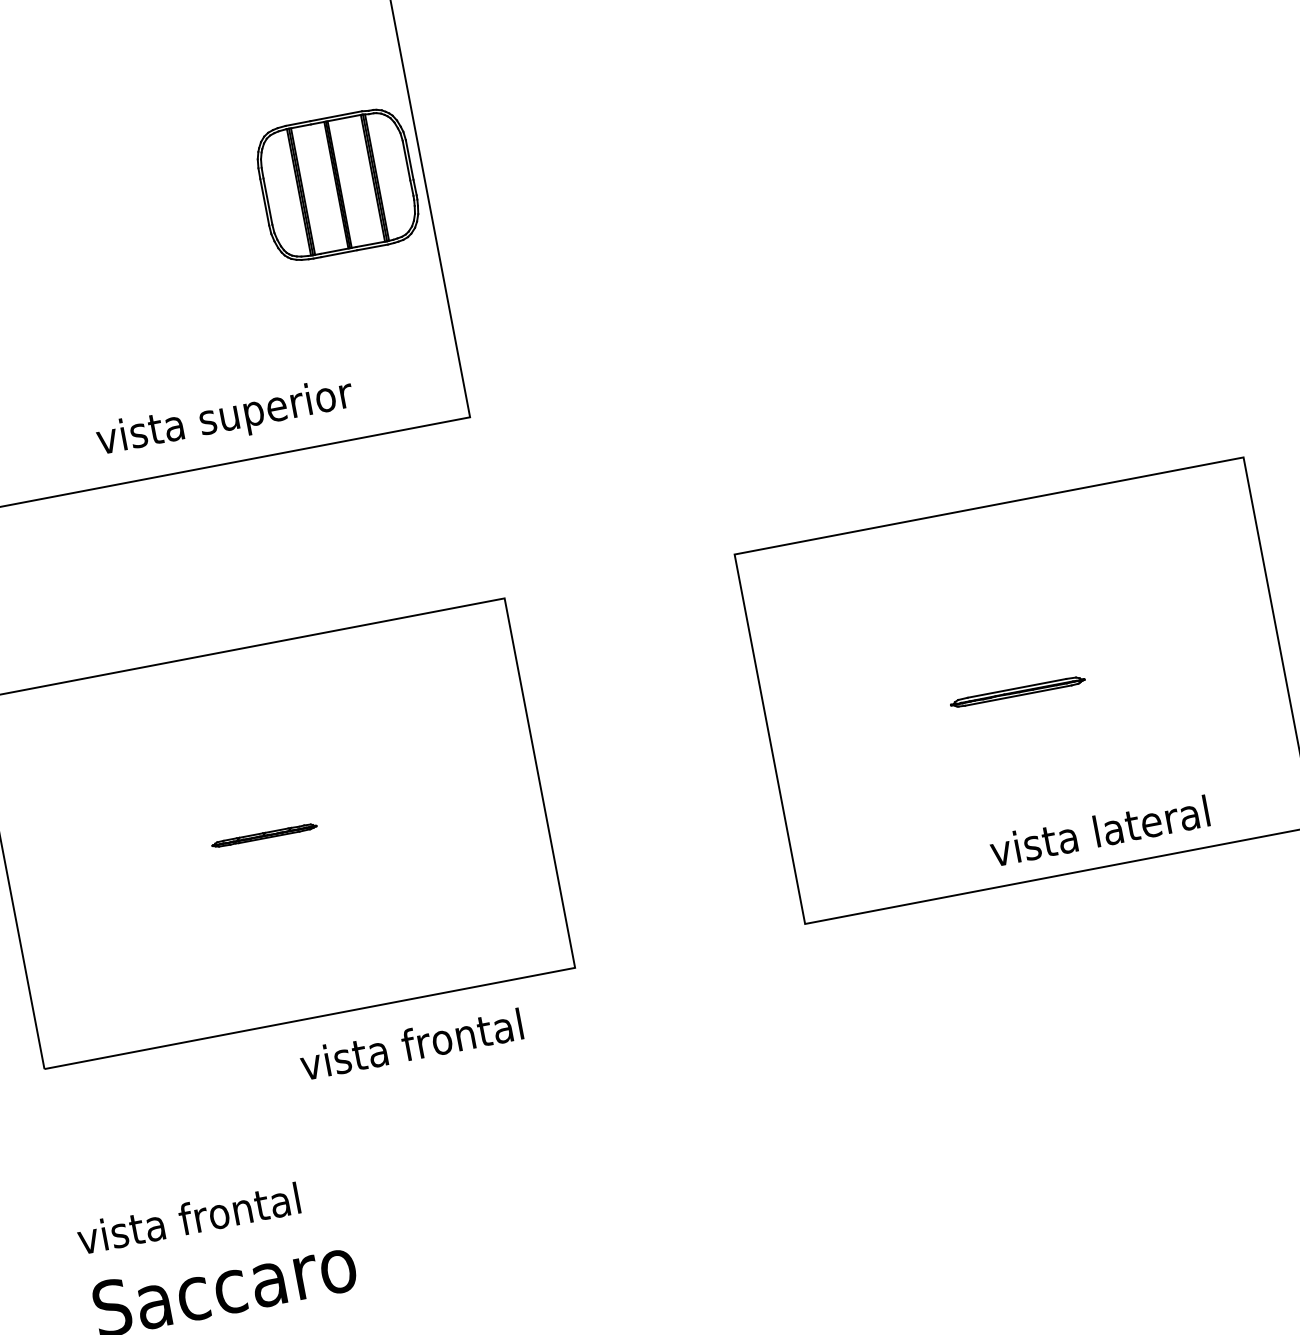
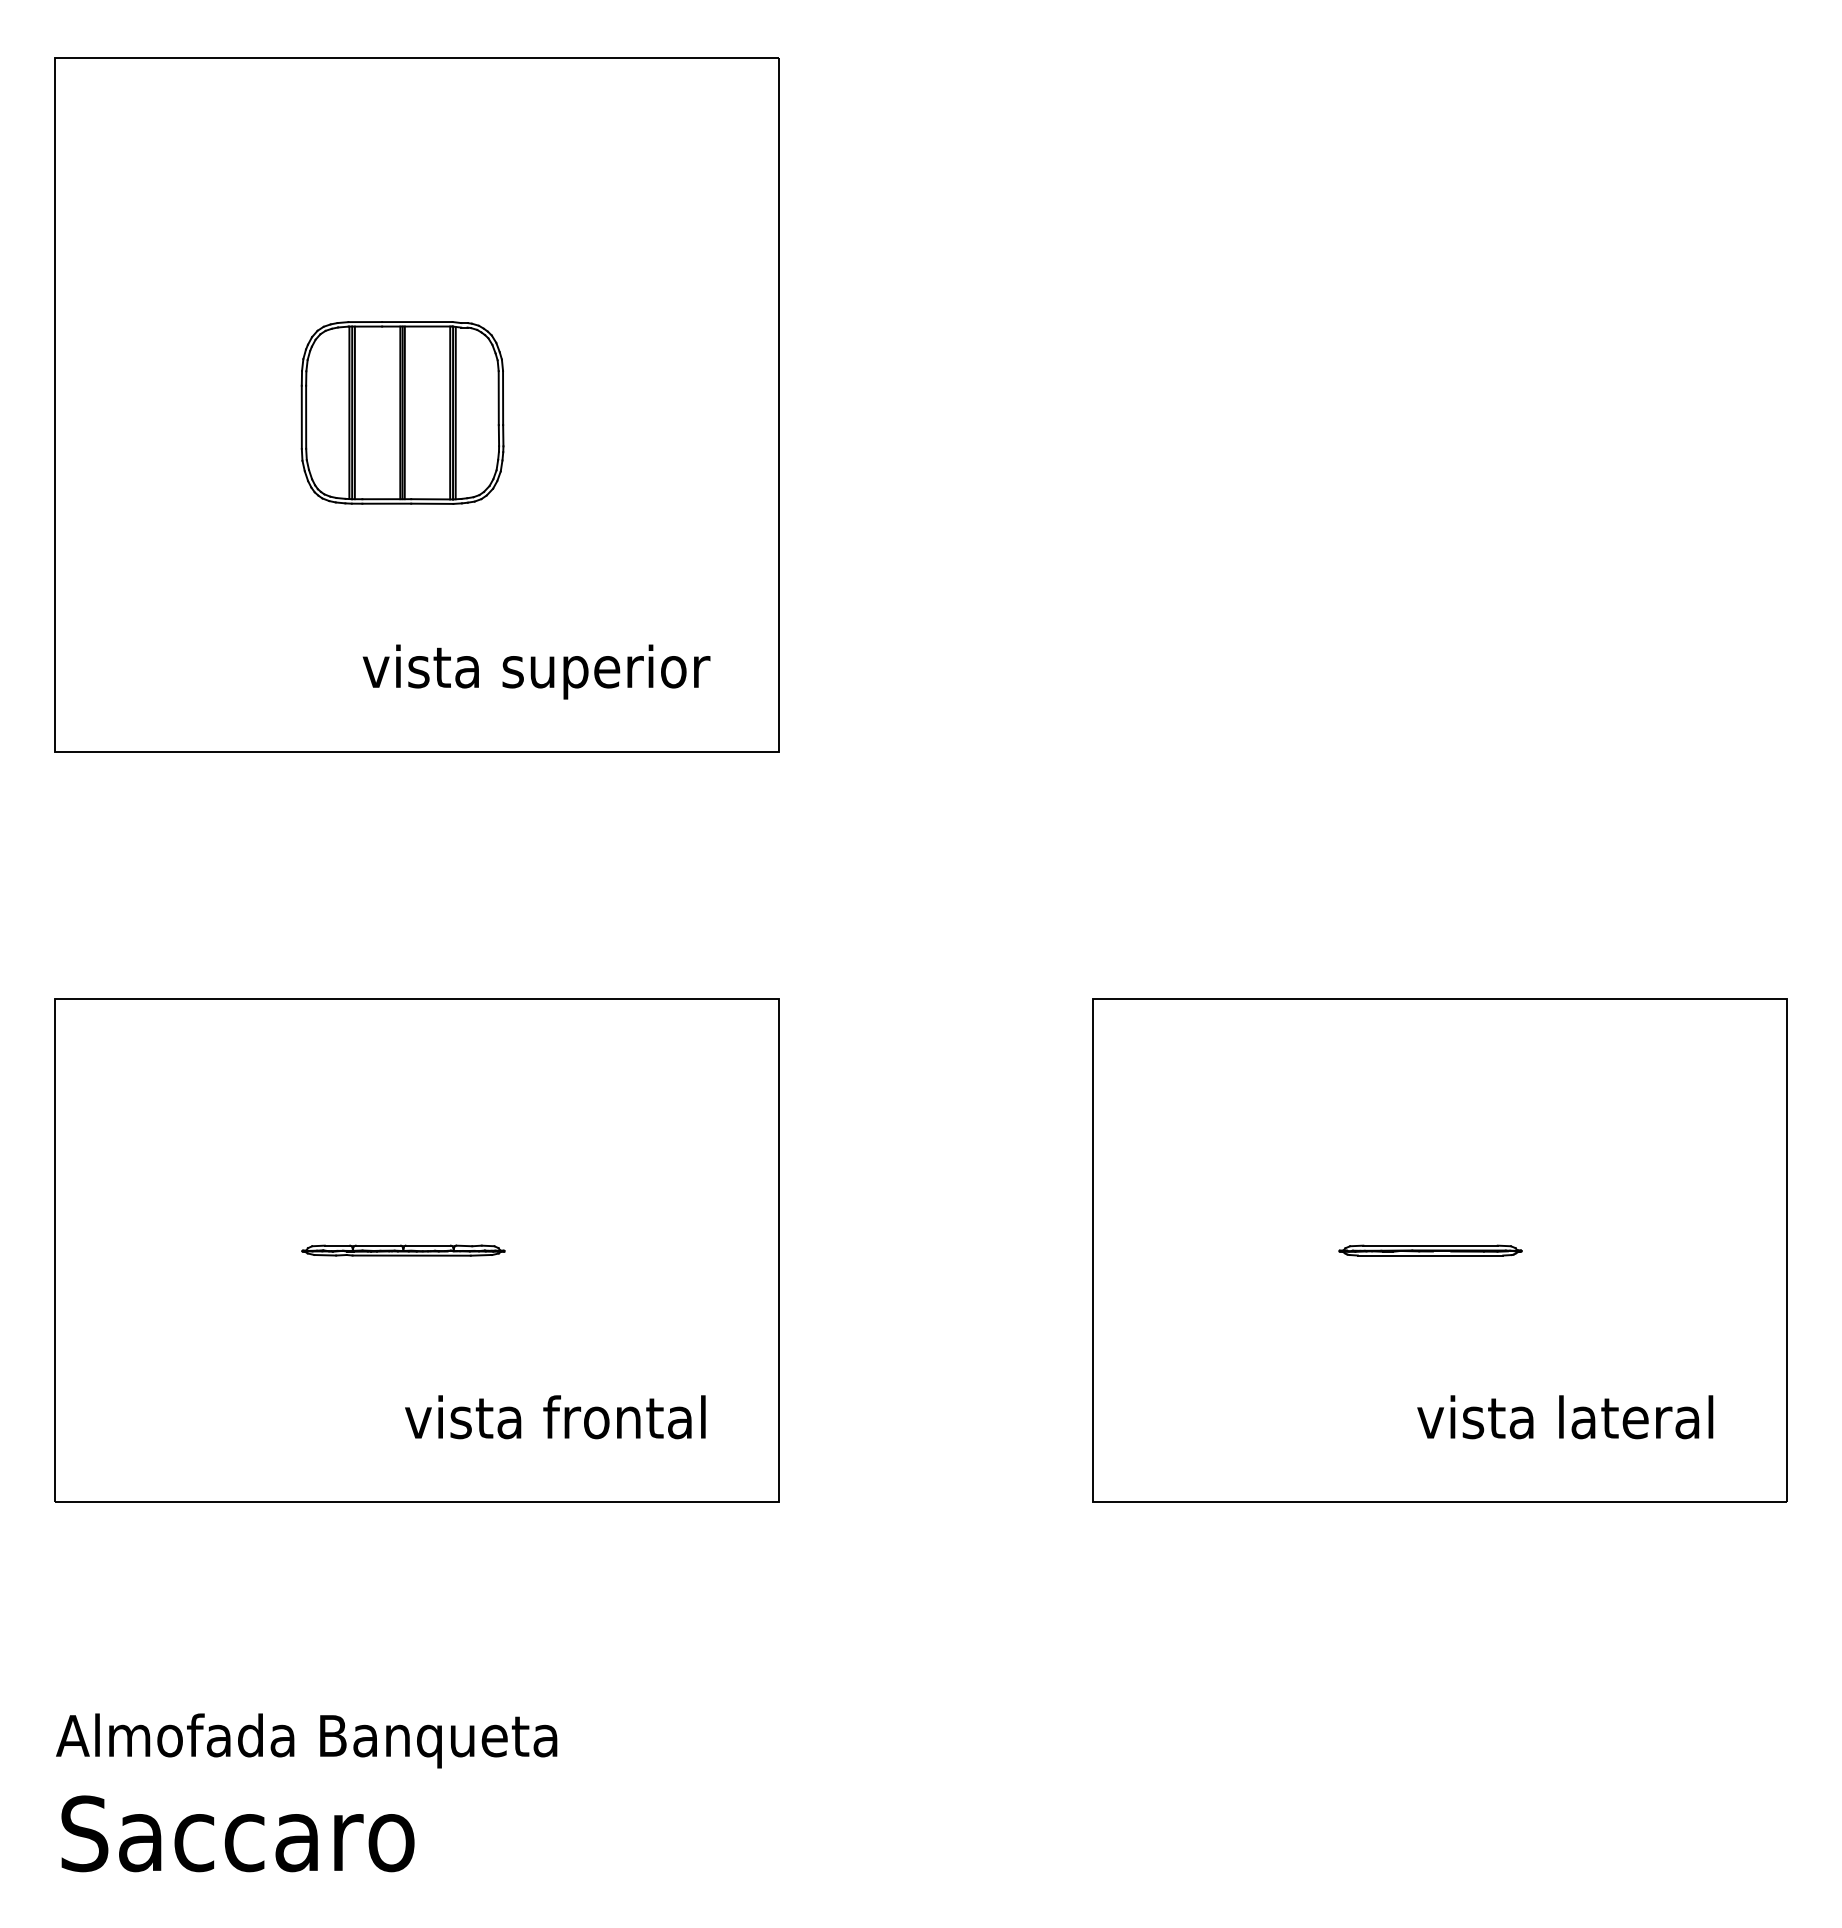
part: (337, 184) -> (402, 412), moved
text: (225, 418) -> (536, 671), moved
text: (1099, 831) -> (1565, 1417), moved
part: (264, 835) -> (403, 1250), size x1.43
text: (411, 1044) -> (555, 1417), moved
text: (261, 1208) -> (306, 1740), vista frontal -> Almofada Banqueta

